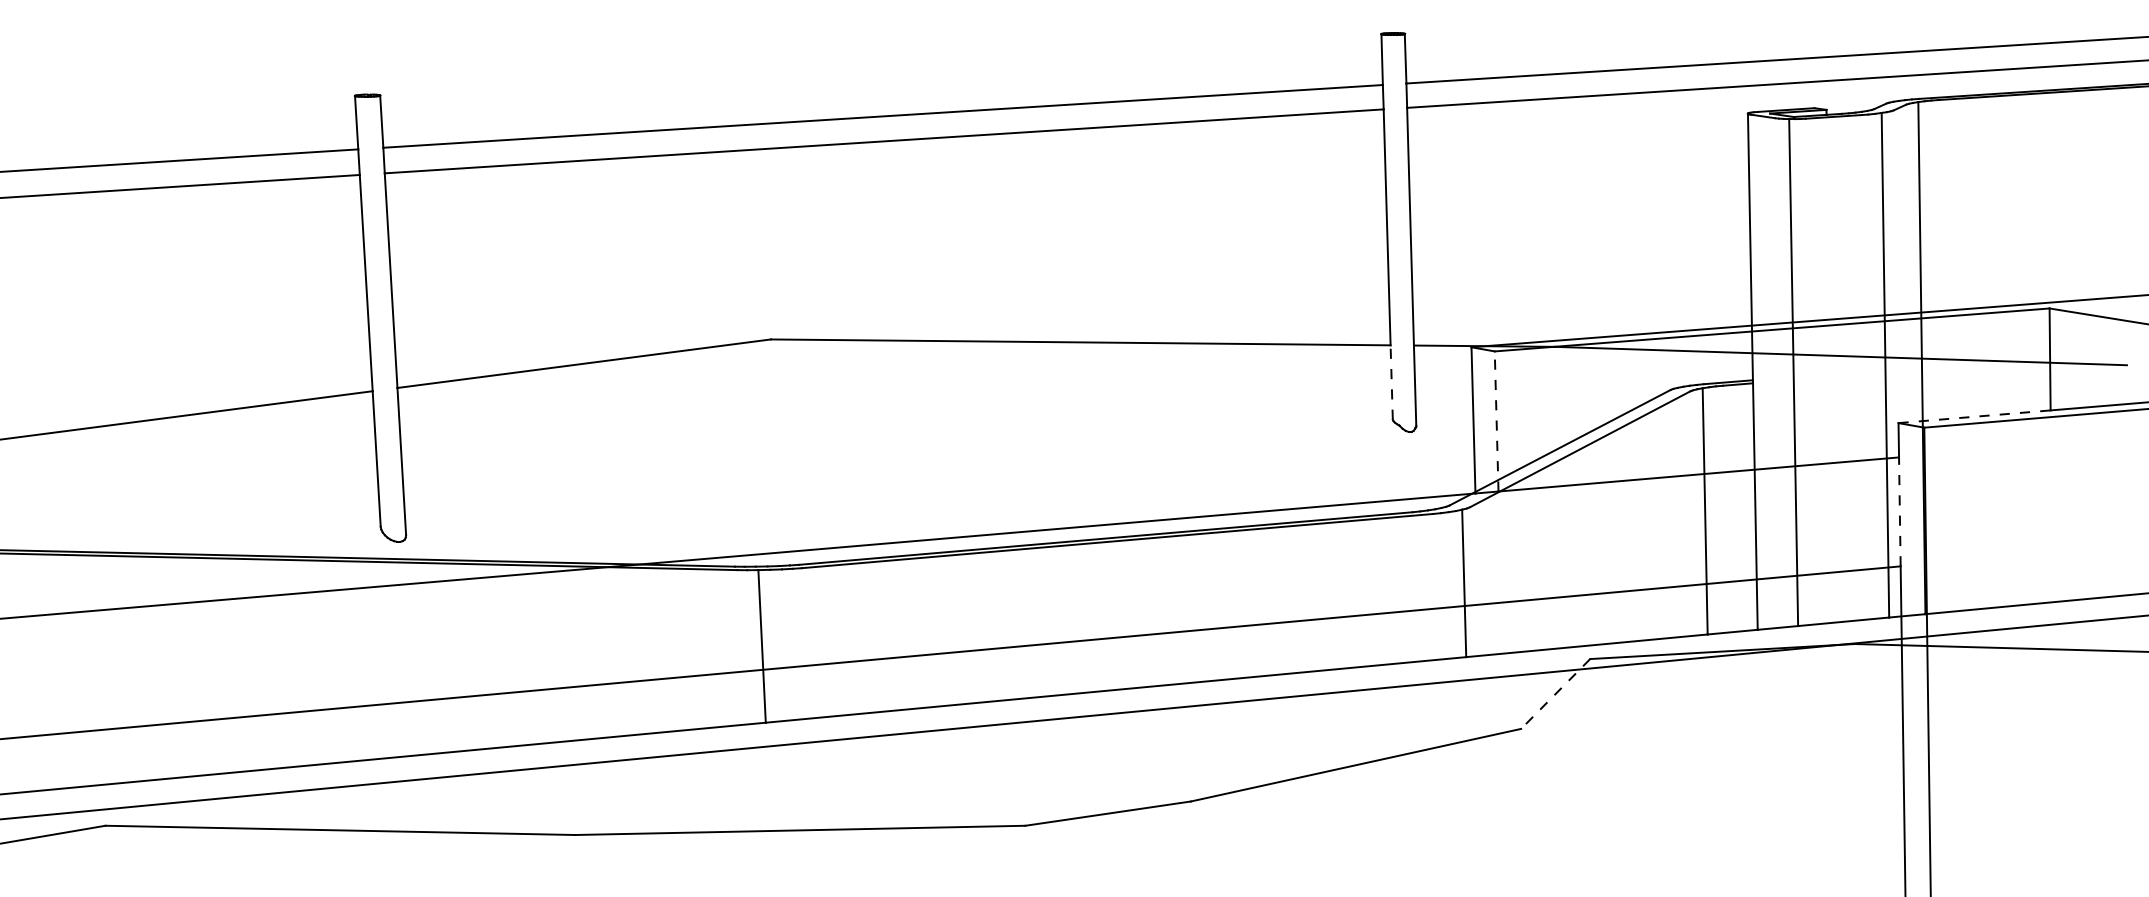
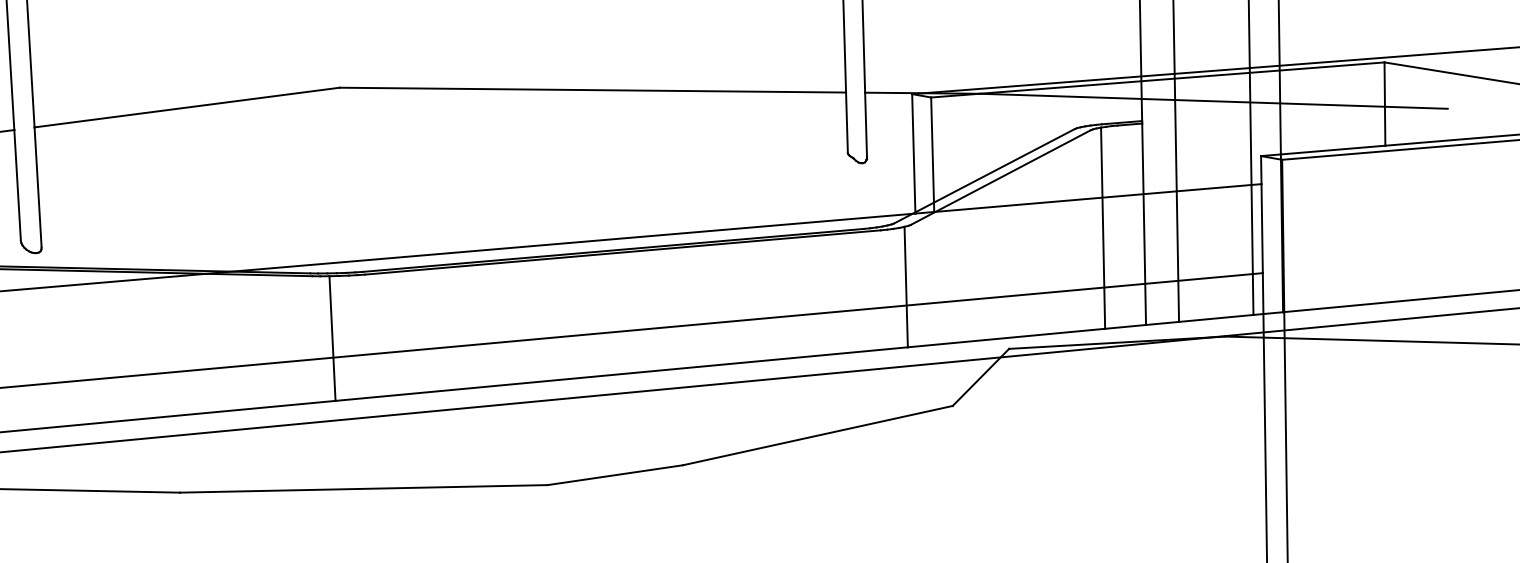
line: (1391, 382) -> (846, 122), dashed -> solid
line: (1975, 416) -> (1323, 150), dashed -> solid
line: (1496, 420) -> (932, 153), dashed -> solid
line: (1899, 511) -> (1261, 228), dashed -> solid
line: (1555, 694) -> (980, 377), dashed -> solid

